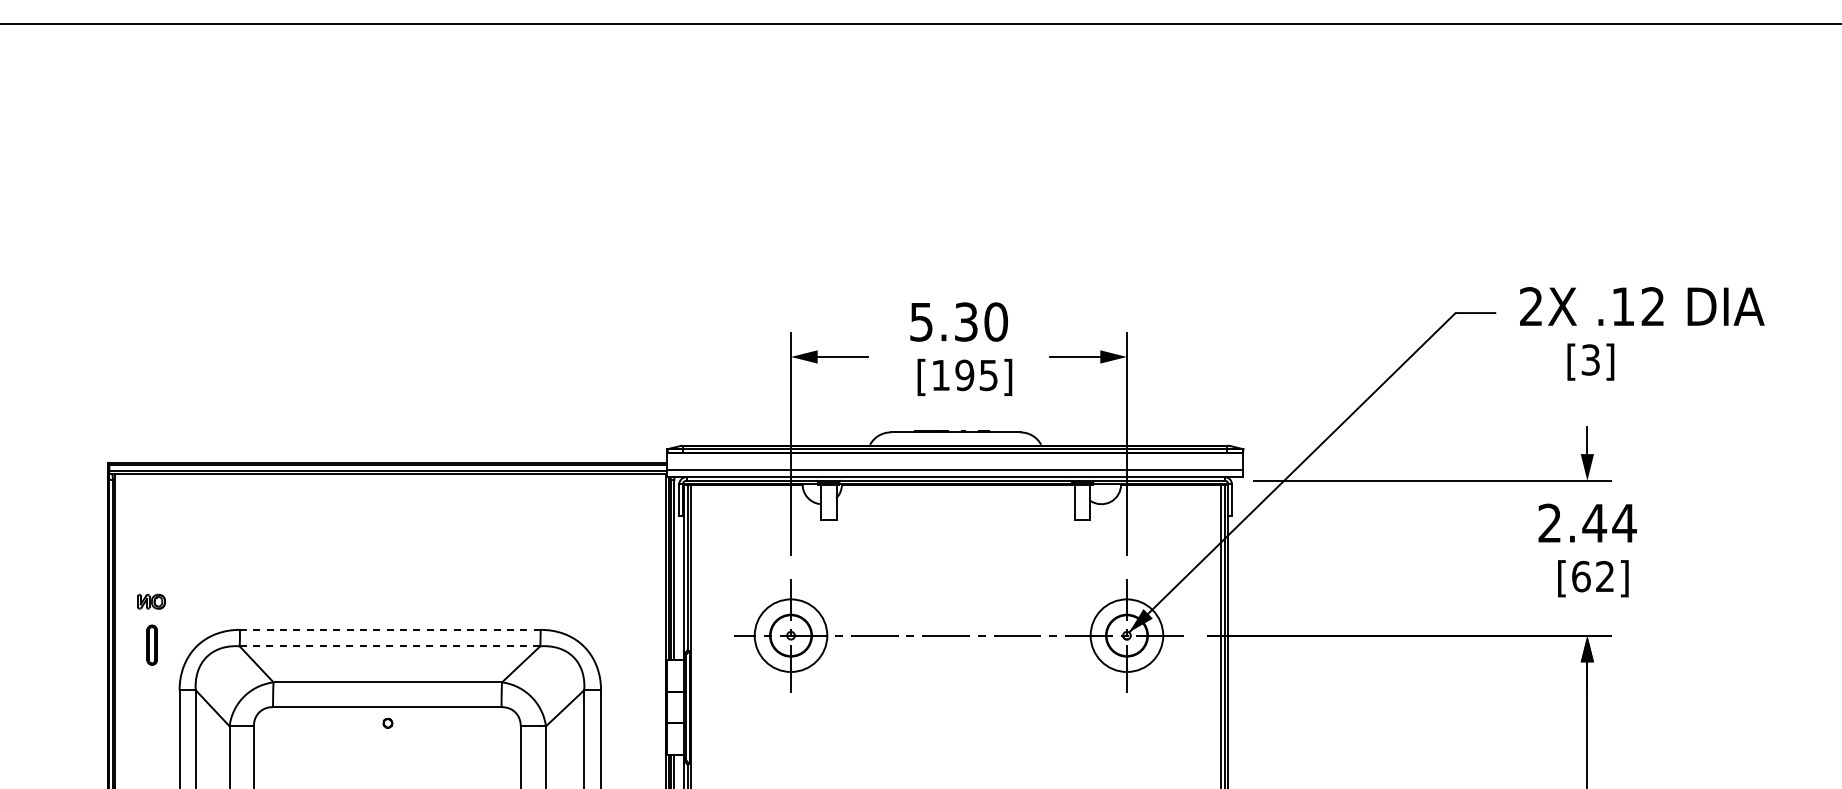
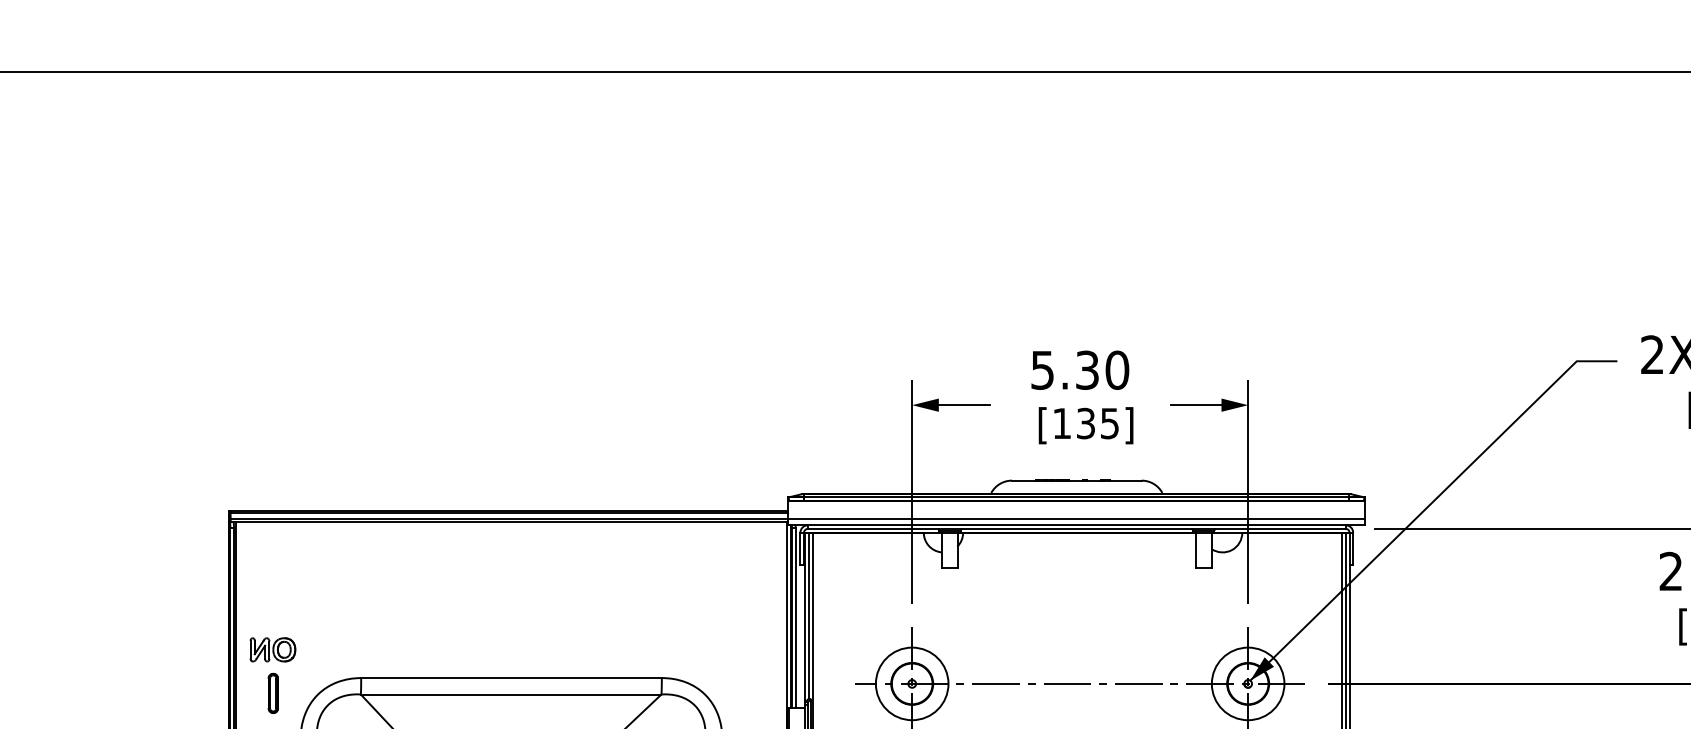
text: (964, 374) -> (1085, 422), [195] -> [135]
part: (151, 601) -> (272, 649), size x1.67
line: (390, 629) -> (511, 677), dashed -> solid
line: (390, 646) -> (511, 694), dashed -> solid

